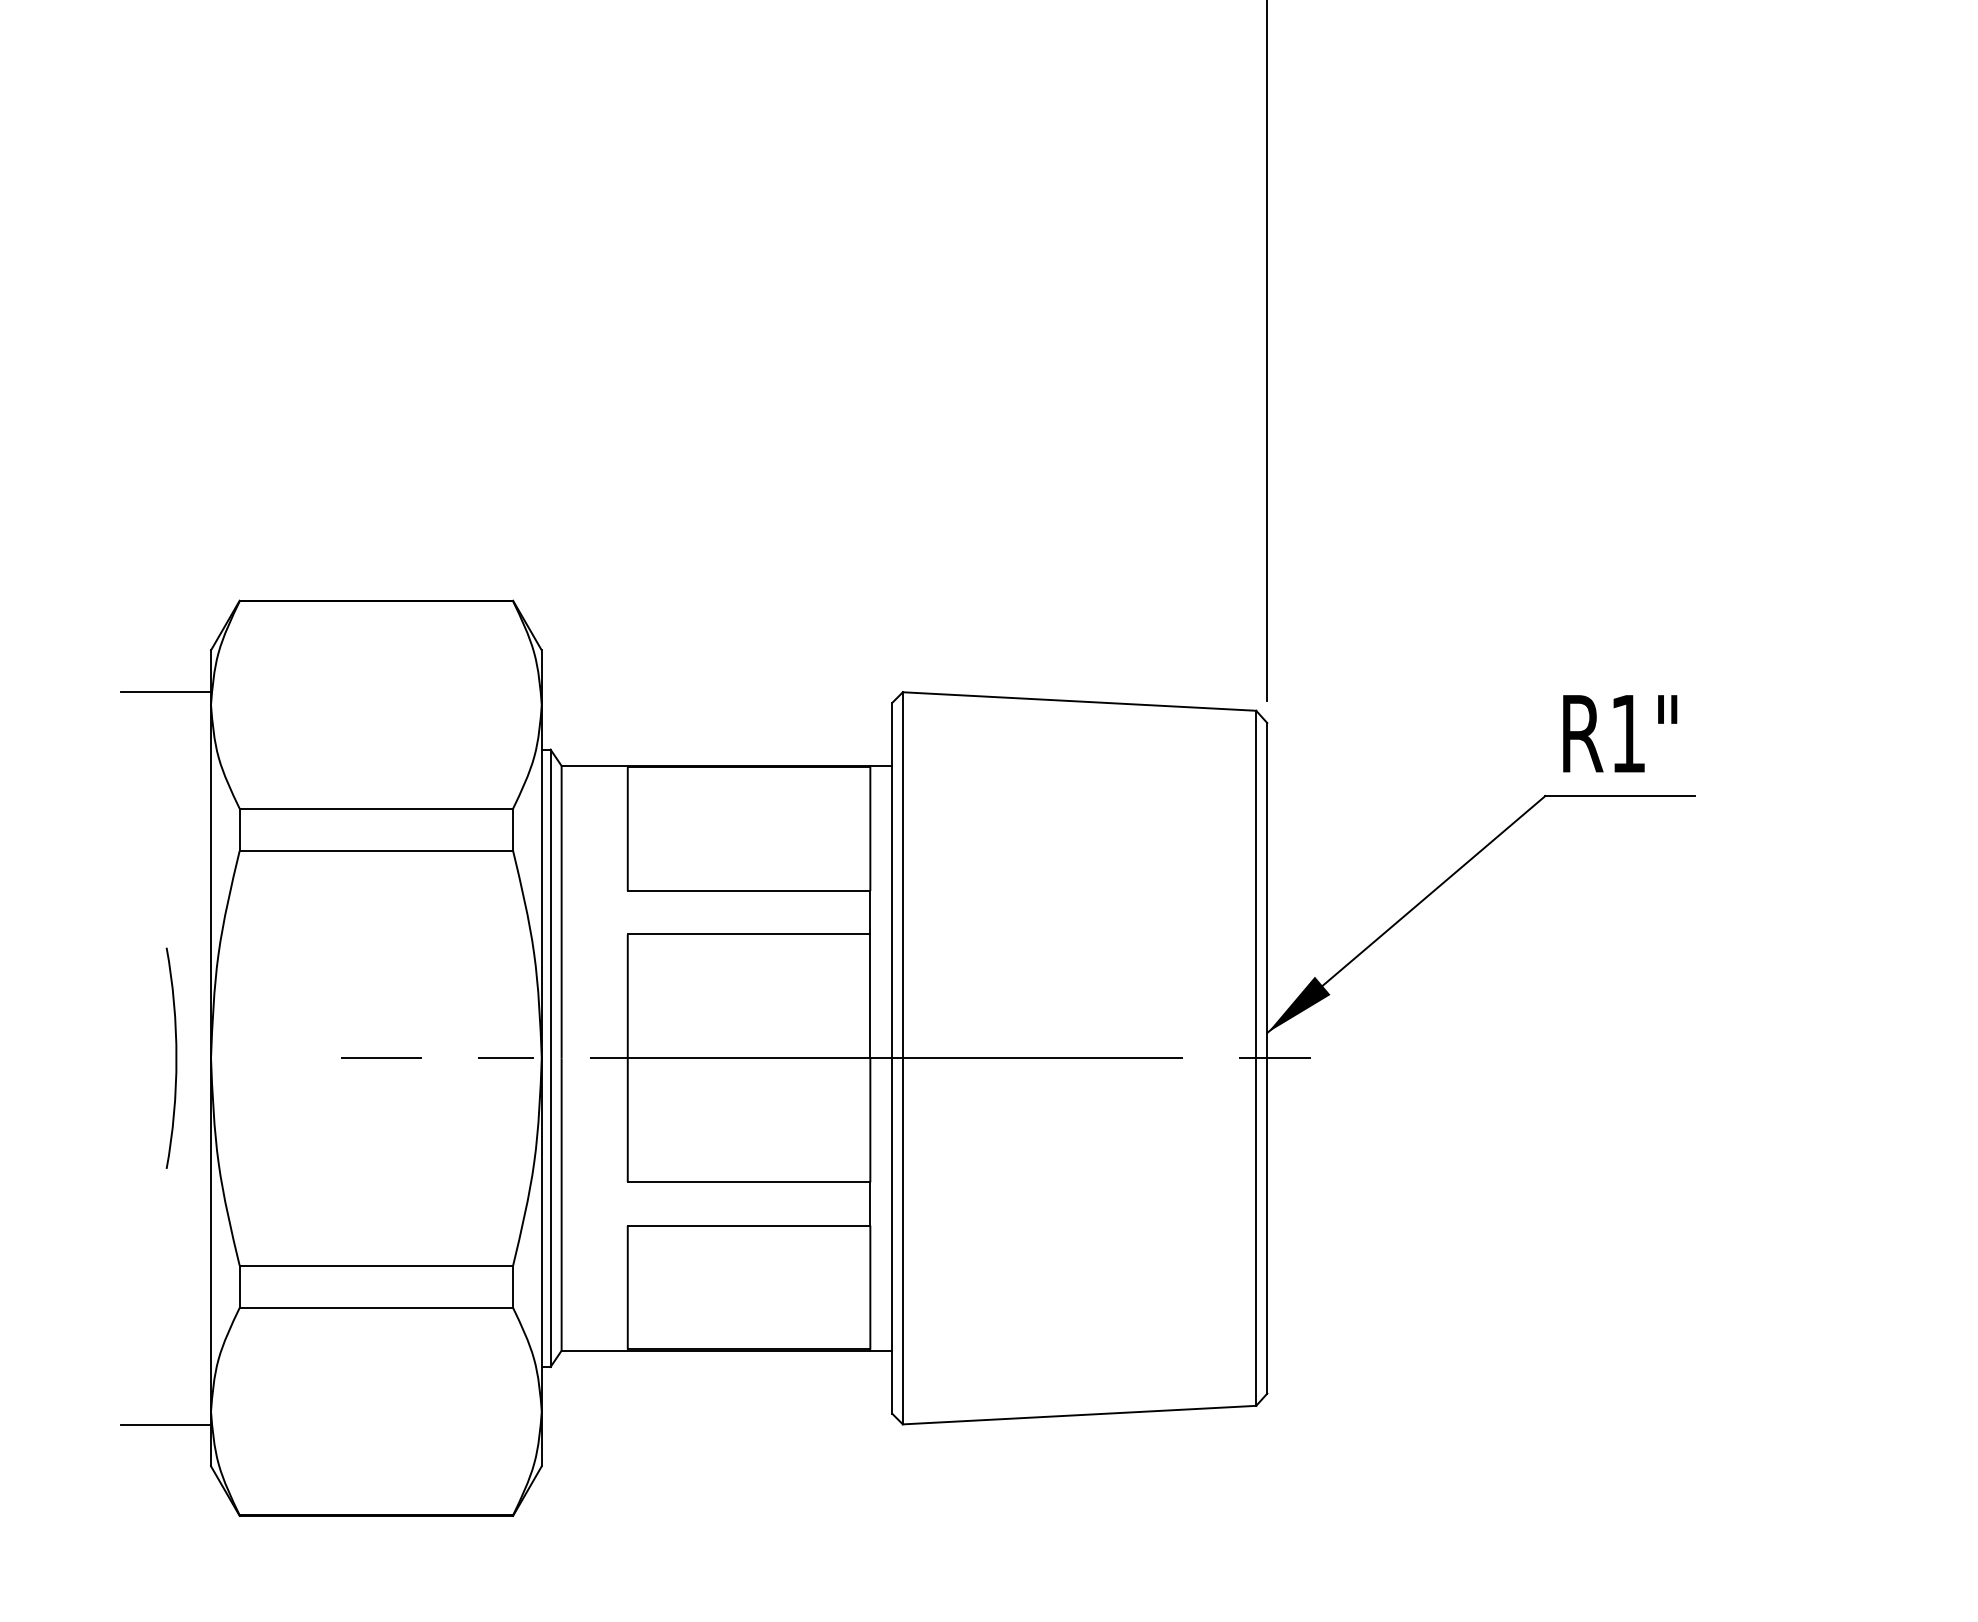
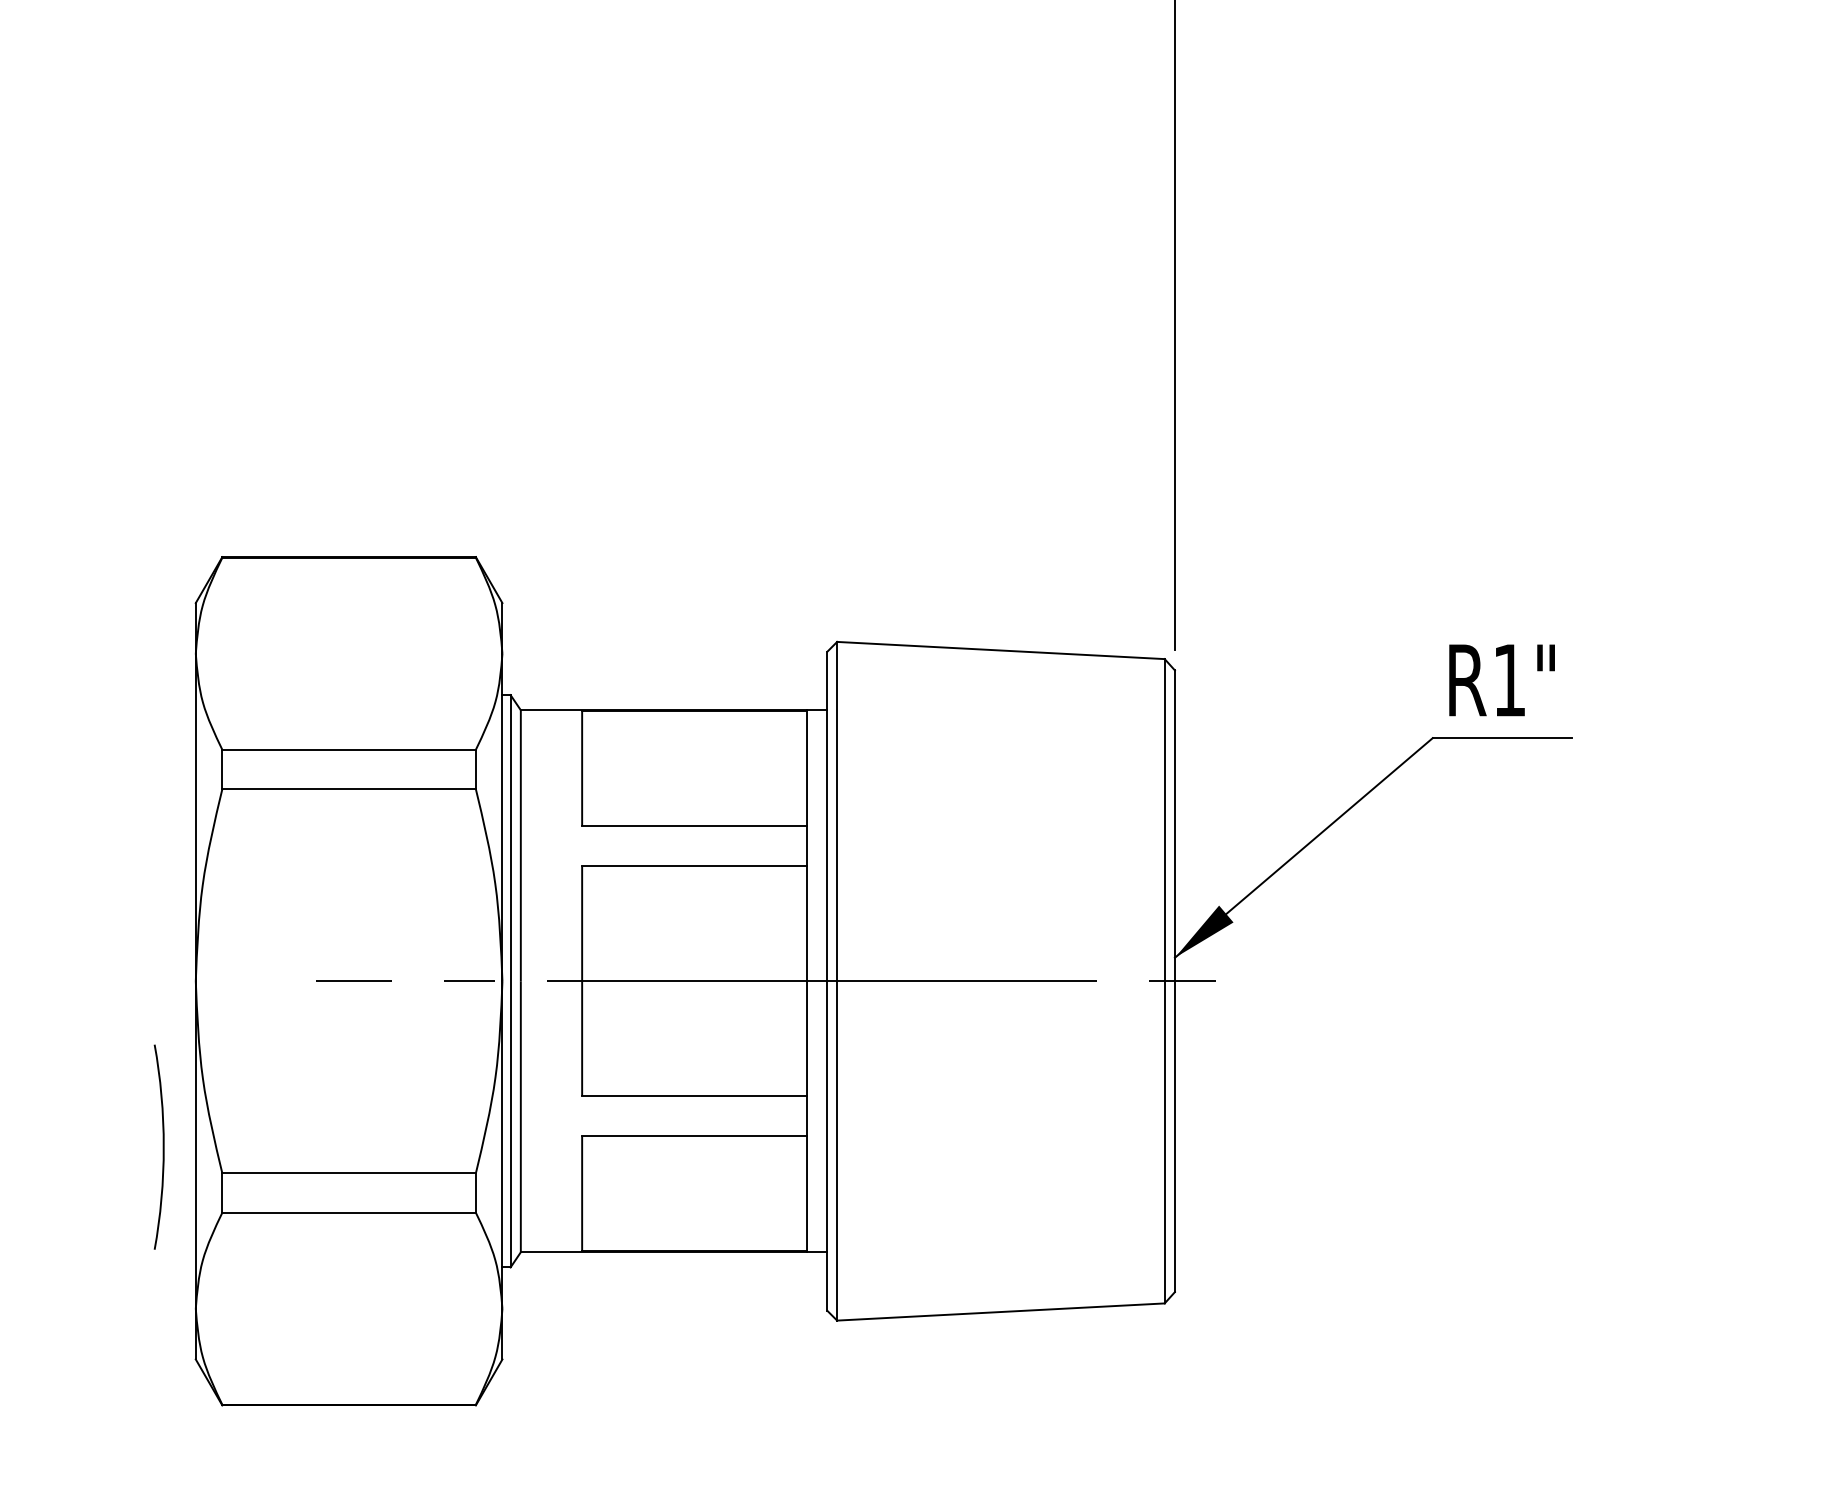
line: (165, 691) -> (153, 641), removed
curve: (175, 1057) -> (162, 1146), moved
line: (165, 1424) -> (153, 1320), removed

